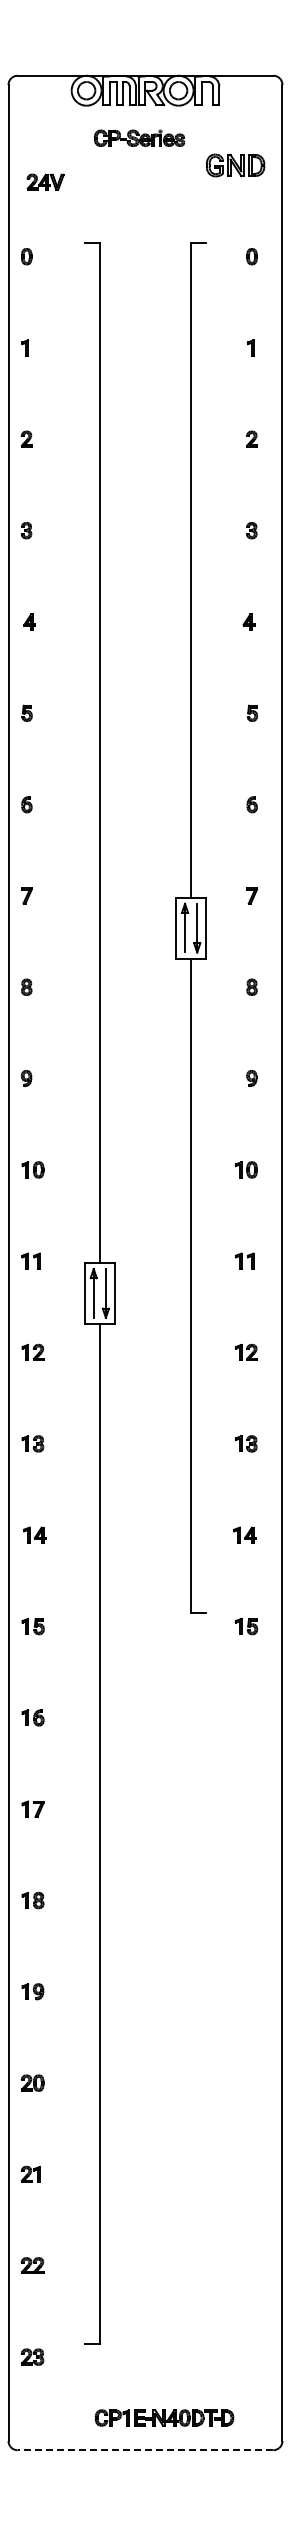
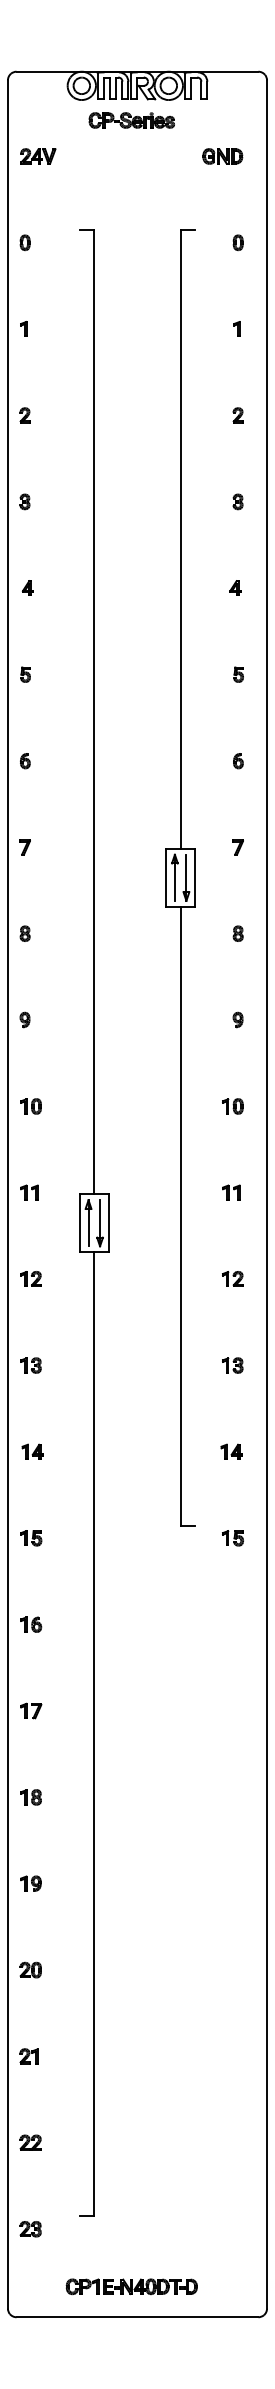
part: (139, 137) -> (131, 119), moved
part: (235, 164) -> (222, 155), size x0.71
part: (45, 181) -> (38, 155), moved
part: (164, 2417) -> (131, 2286), moved
line: (145, 2450) -> (137, 2317), dashed -> solid

